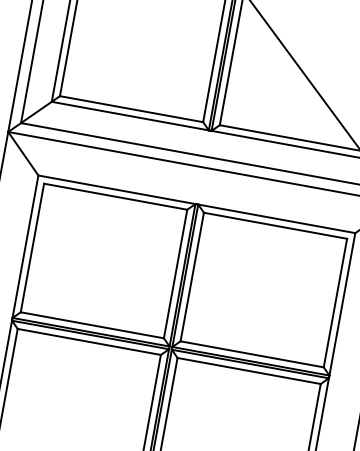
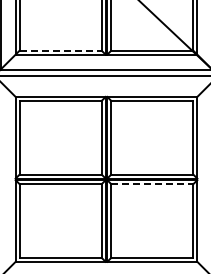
line: (133, 109) -> (61, 50), solid -> dashed
line: (249, 371) -> (152, 184), solid -> dashed

